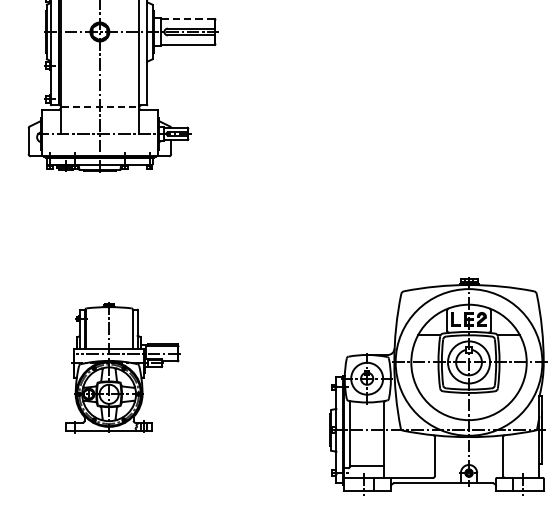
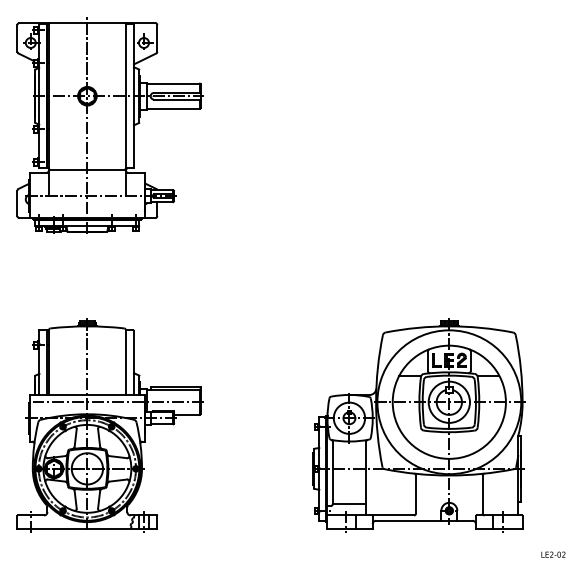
line: (187, 19) -> (173, 83), dashed -> solid
line: (100, 106) -> (87, 169), dashed -> solid
part: (122, 367) -> (109, 425), size x1.67
part: (437, 386) -> (418, 425), moved

